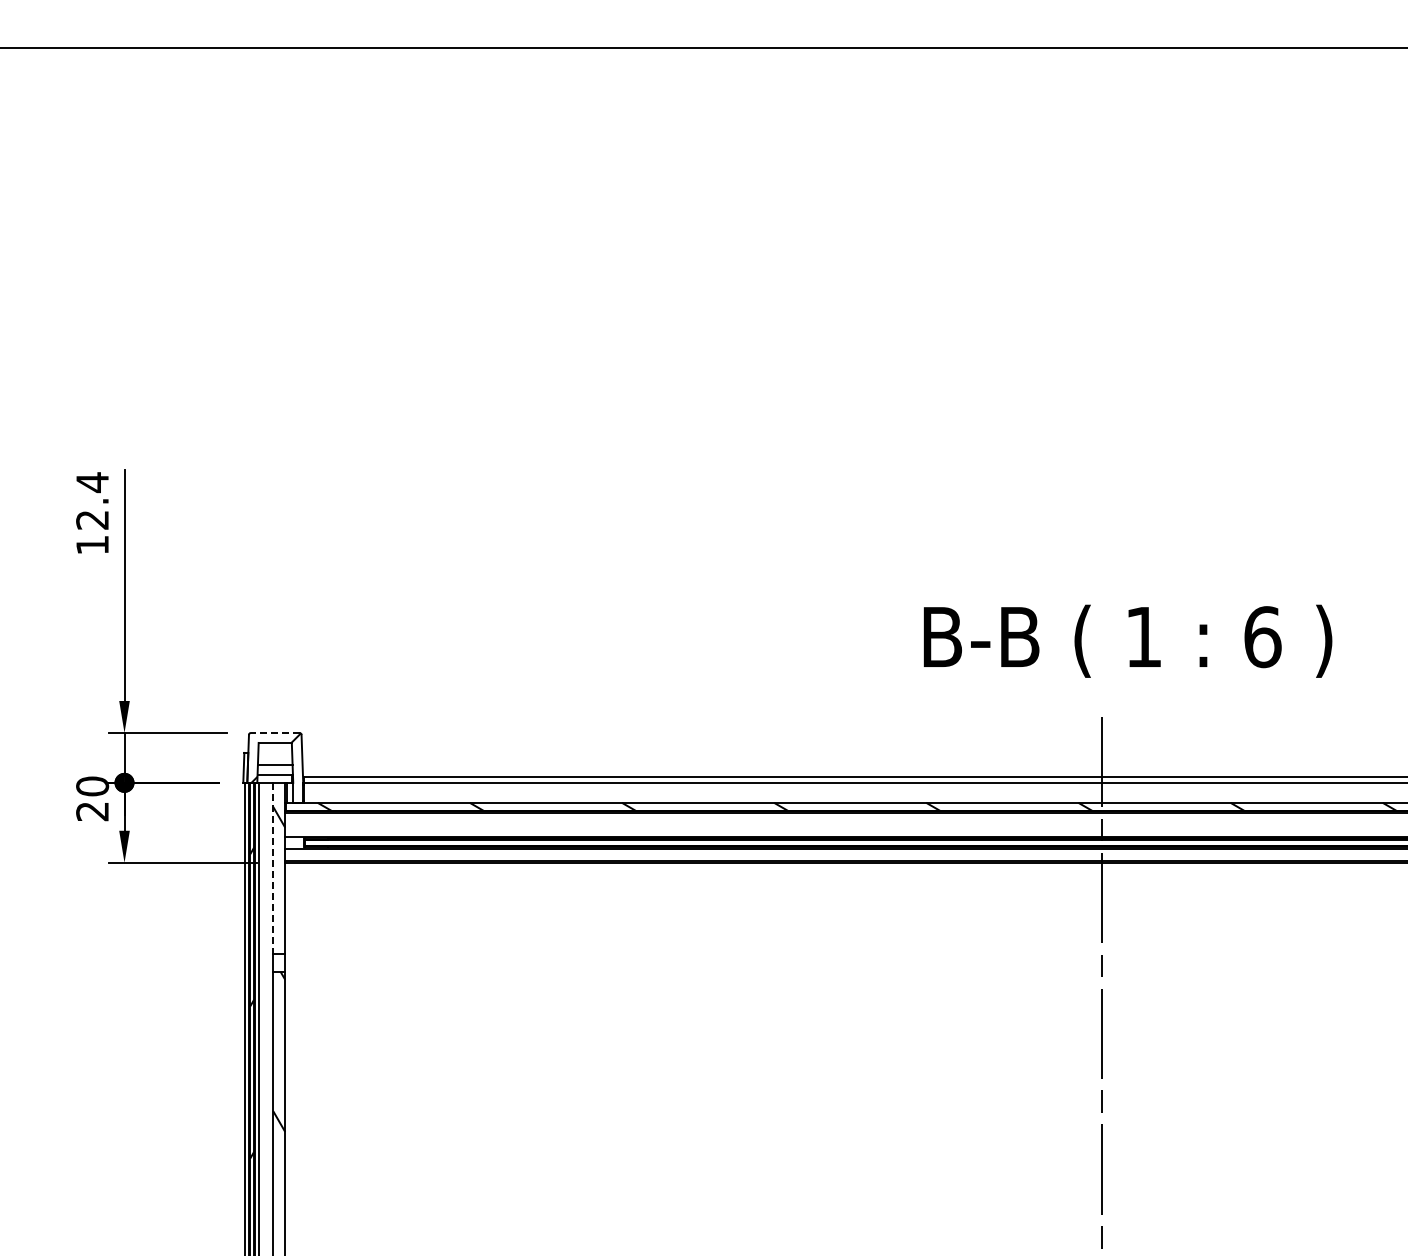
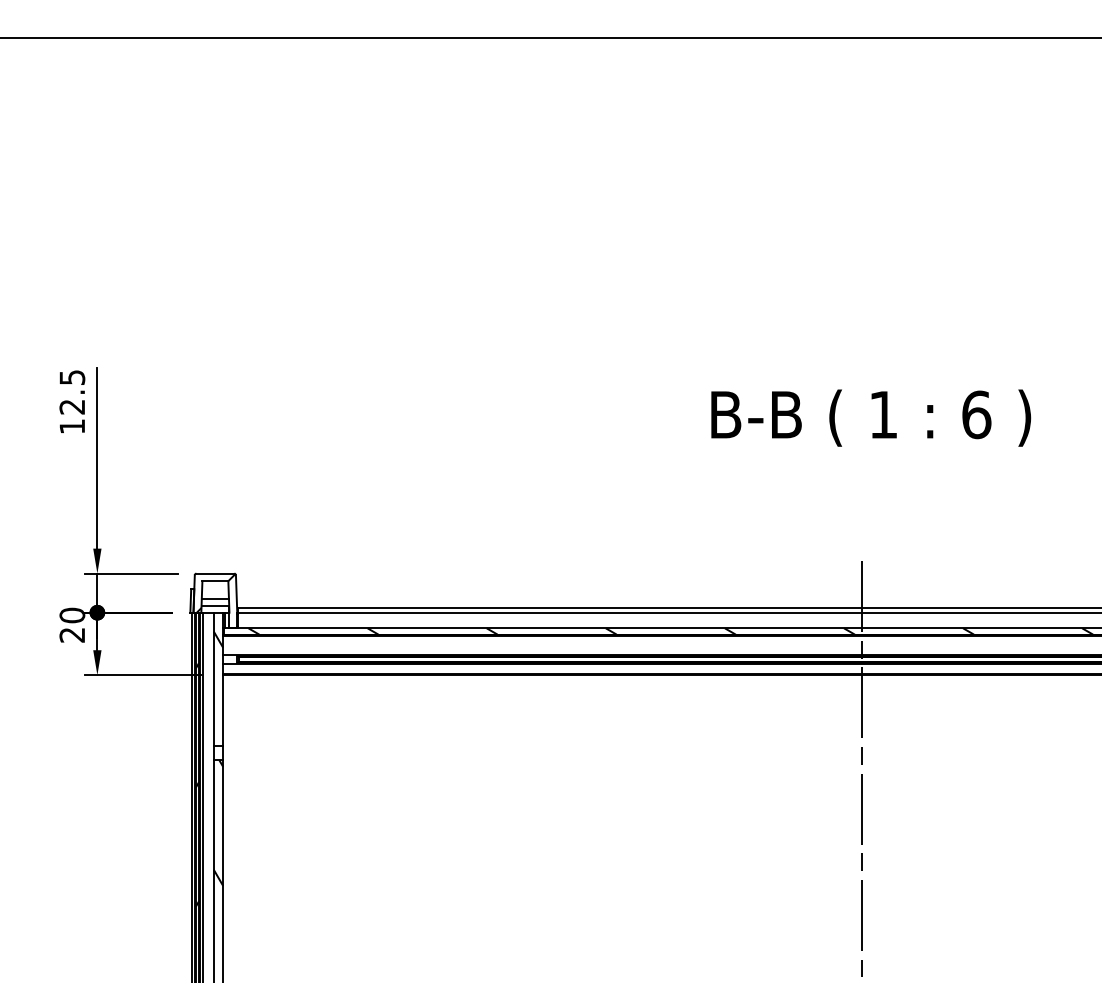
text: (92, 482) -> (72, 377), 12.4 -> 12.5
text: (1127, 640) -> (870, 417), moved
line: (274, 732) -> (214, 573), dashed -> solid
line: (273, 868) -> (214, 679), dashed -> solid

